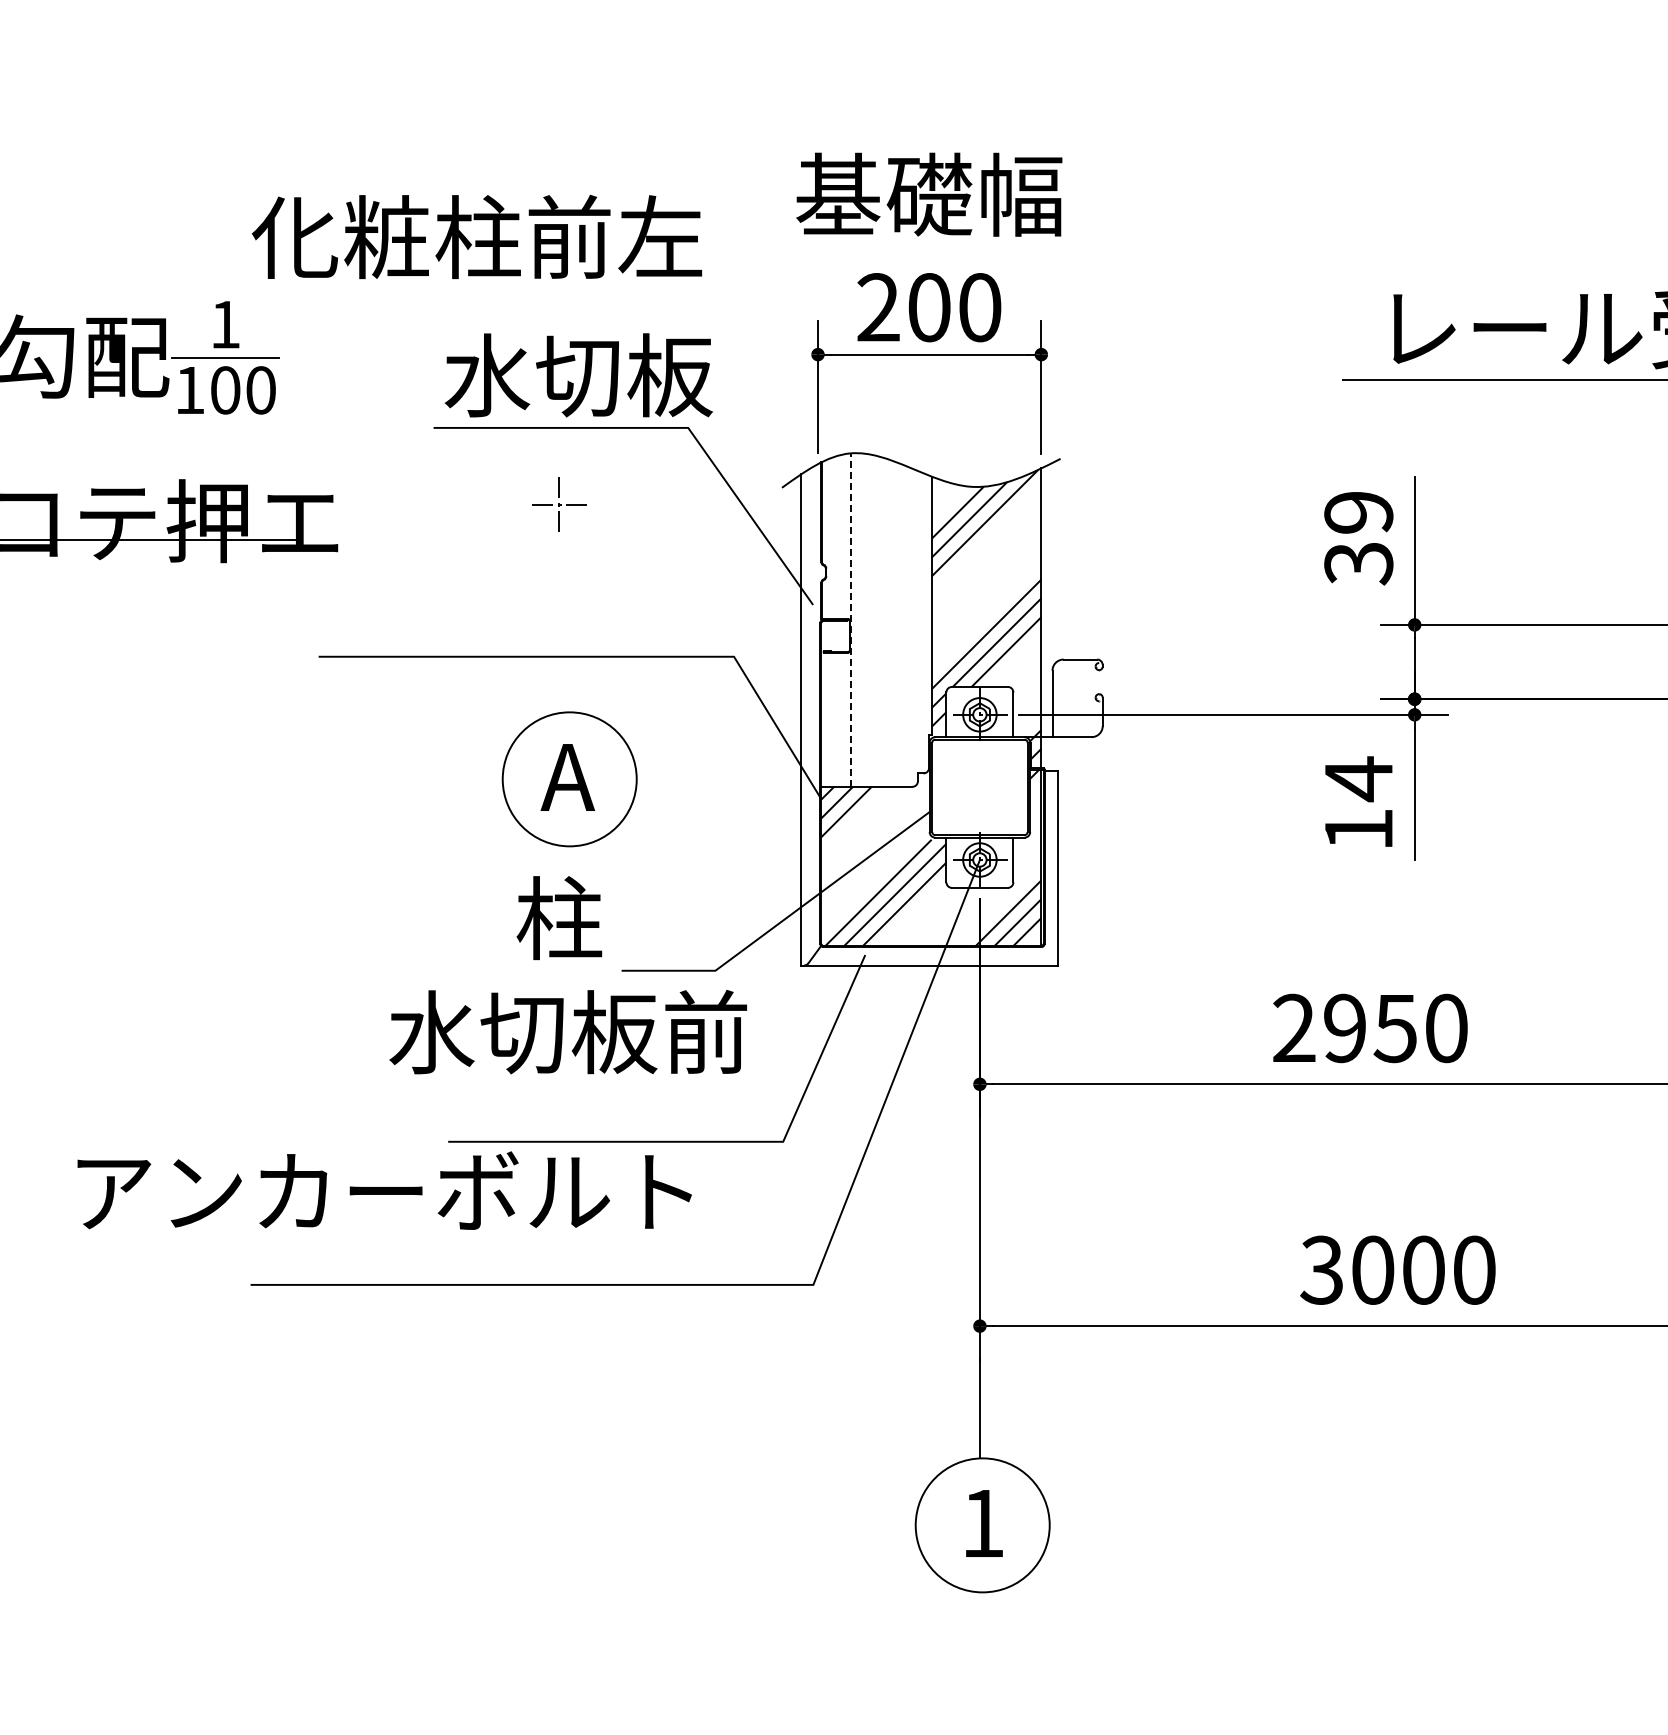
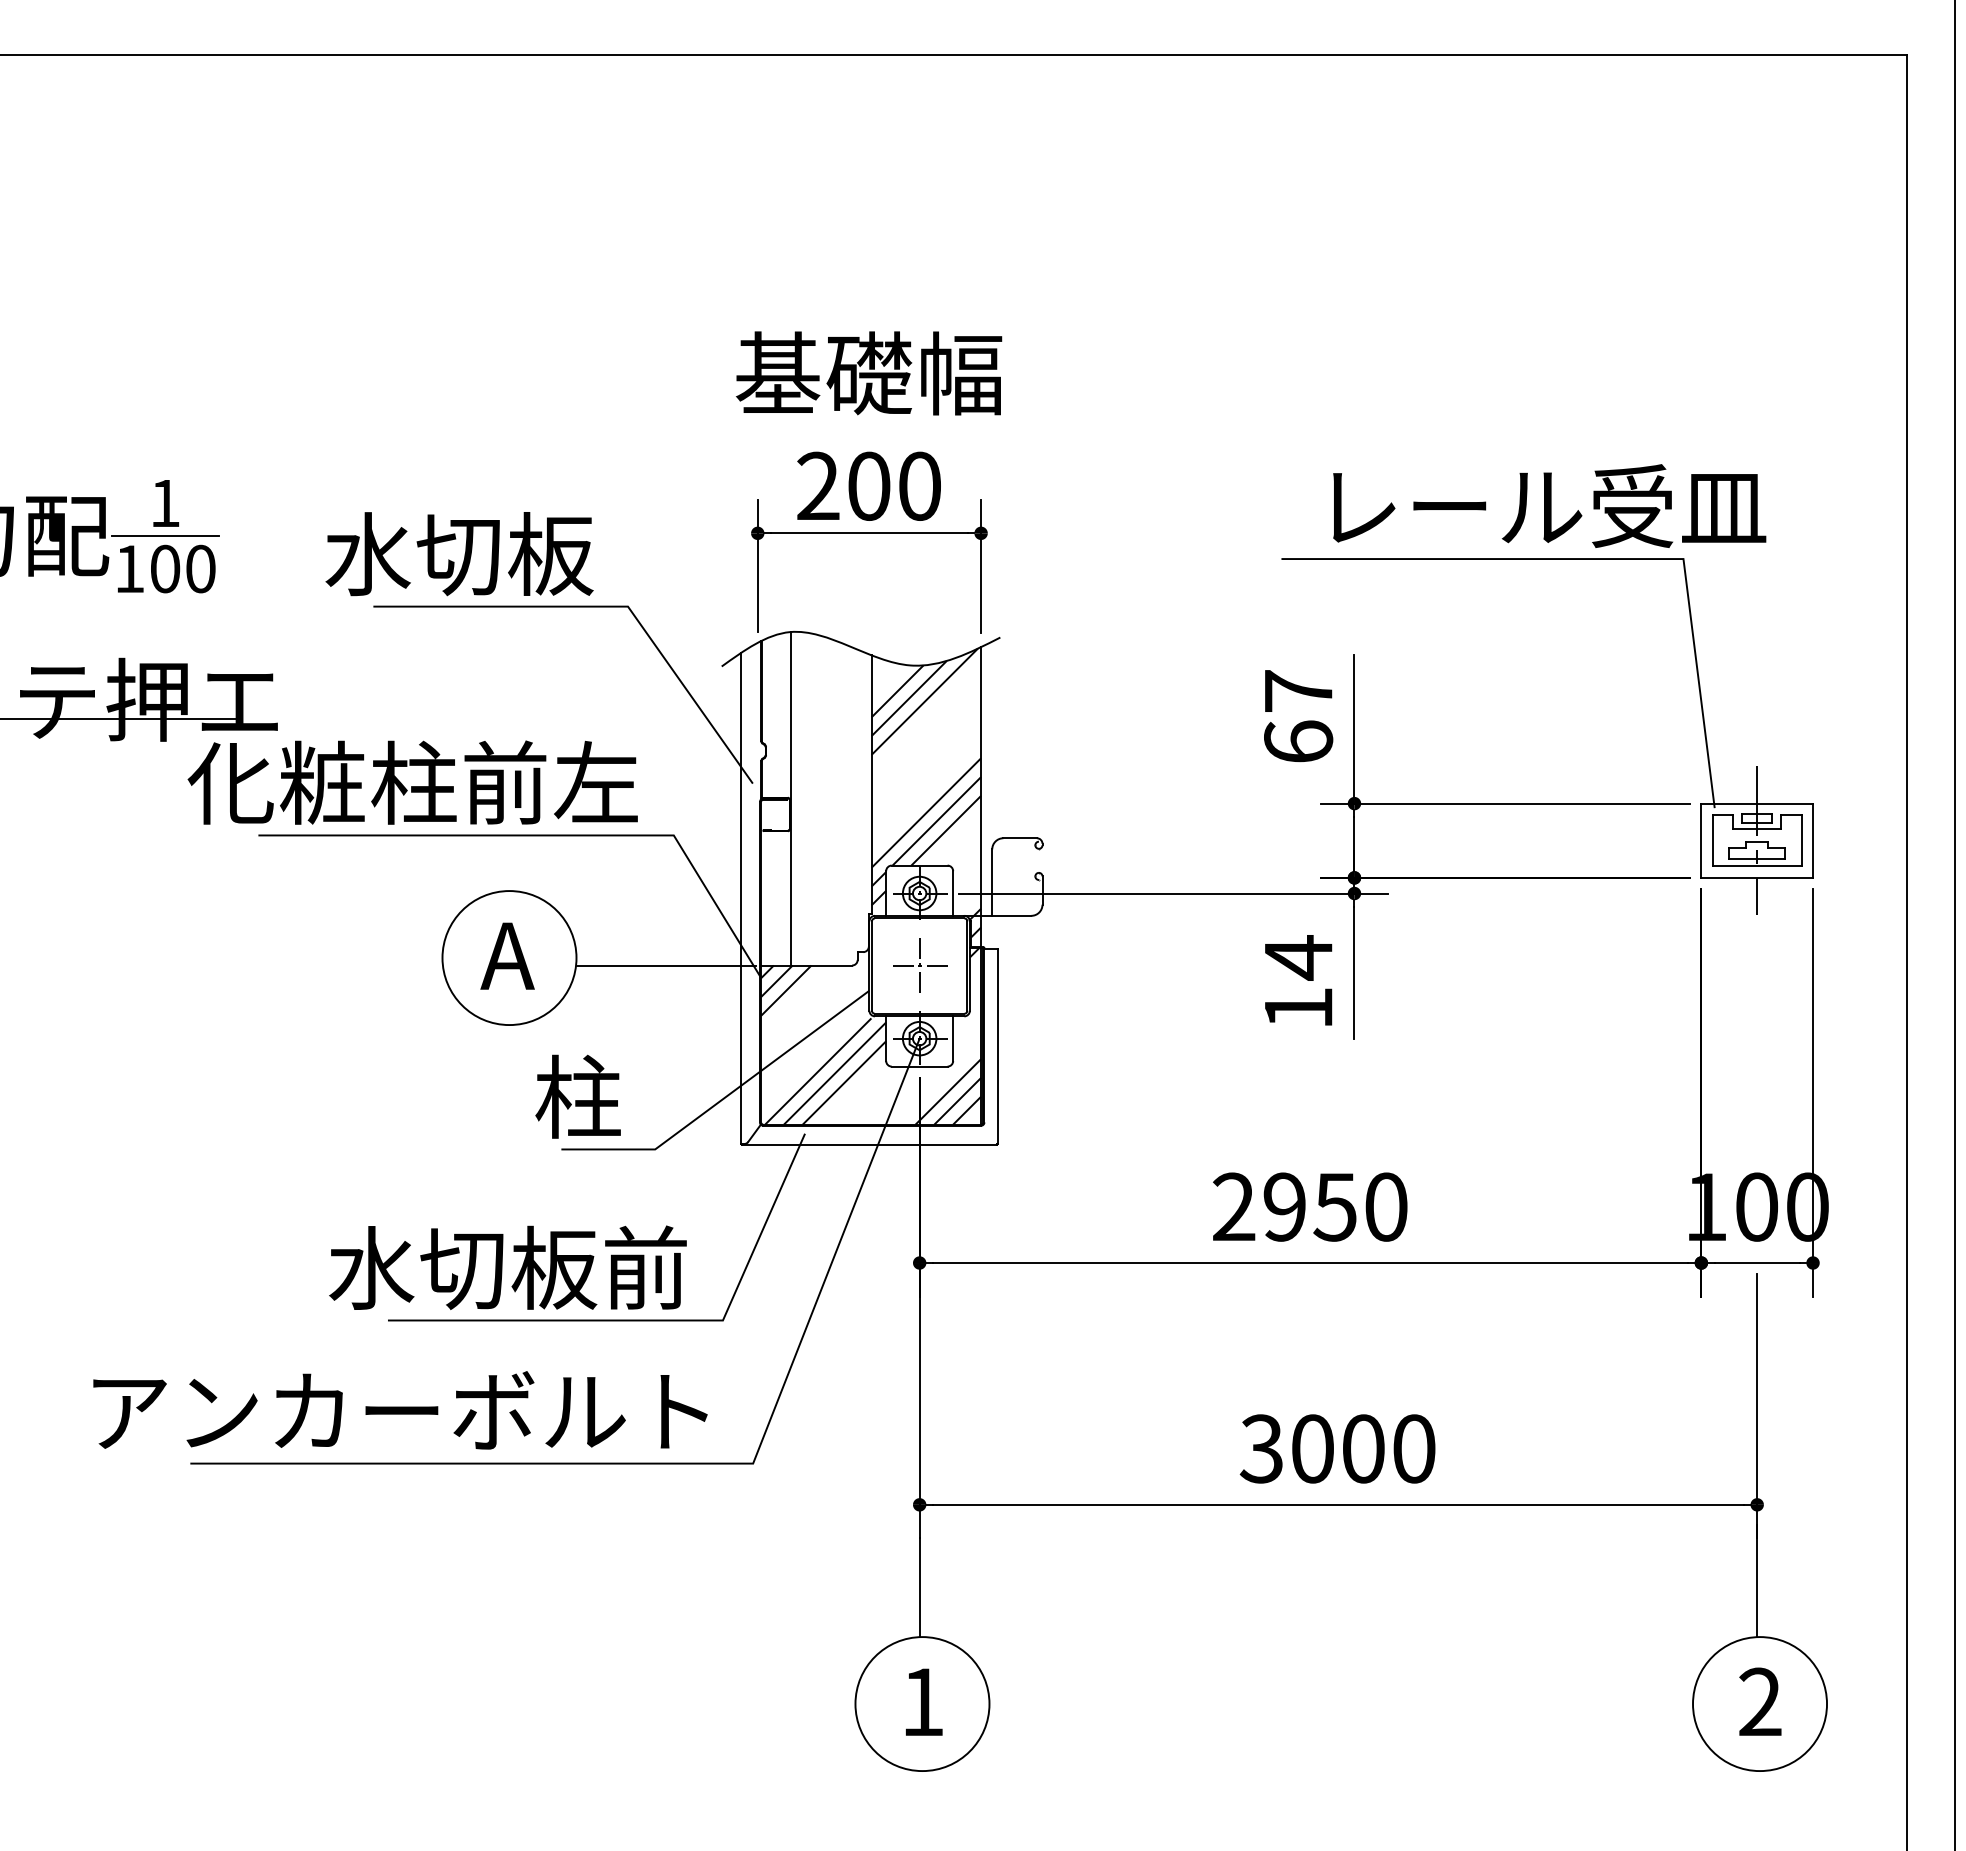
text: (476, 236) -> (412, 782), moved
text: (578, 375) -> (459, 554), moved
part: (559, 504) -> (920, 965), moved
text: (1358, 538) -> (1298, 717), 39 -> 67
line: (850, 619) -> (790, 798), dashed -> solid
line: (726, 787) -> (666, 966), added
text: (558, 917) -> (577, 1096), moved
text: (567, 1031) -> (507, 1267), moved
text: (384, 1190) -> (400, 1410), moved

